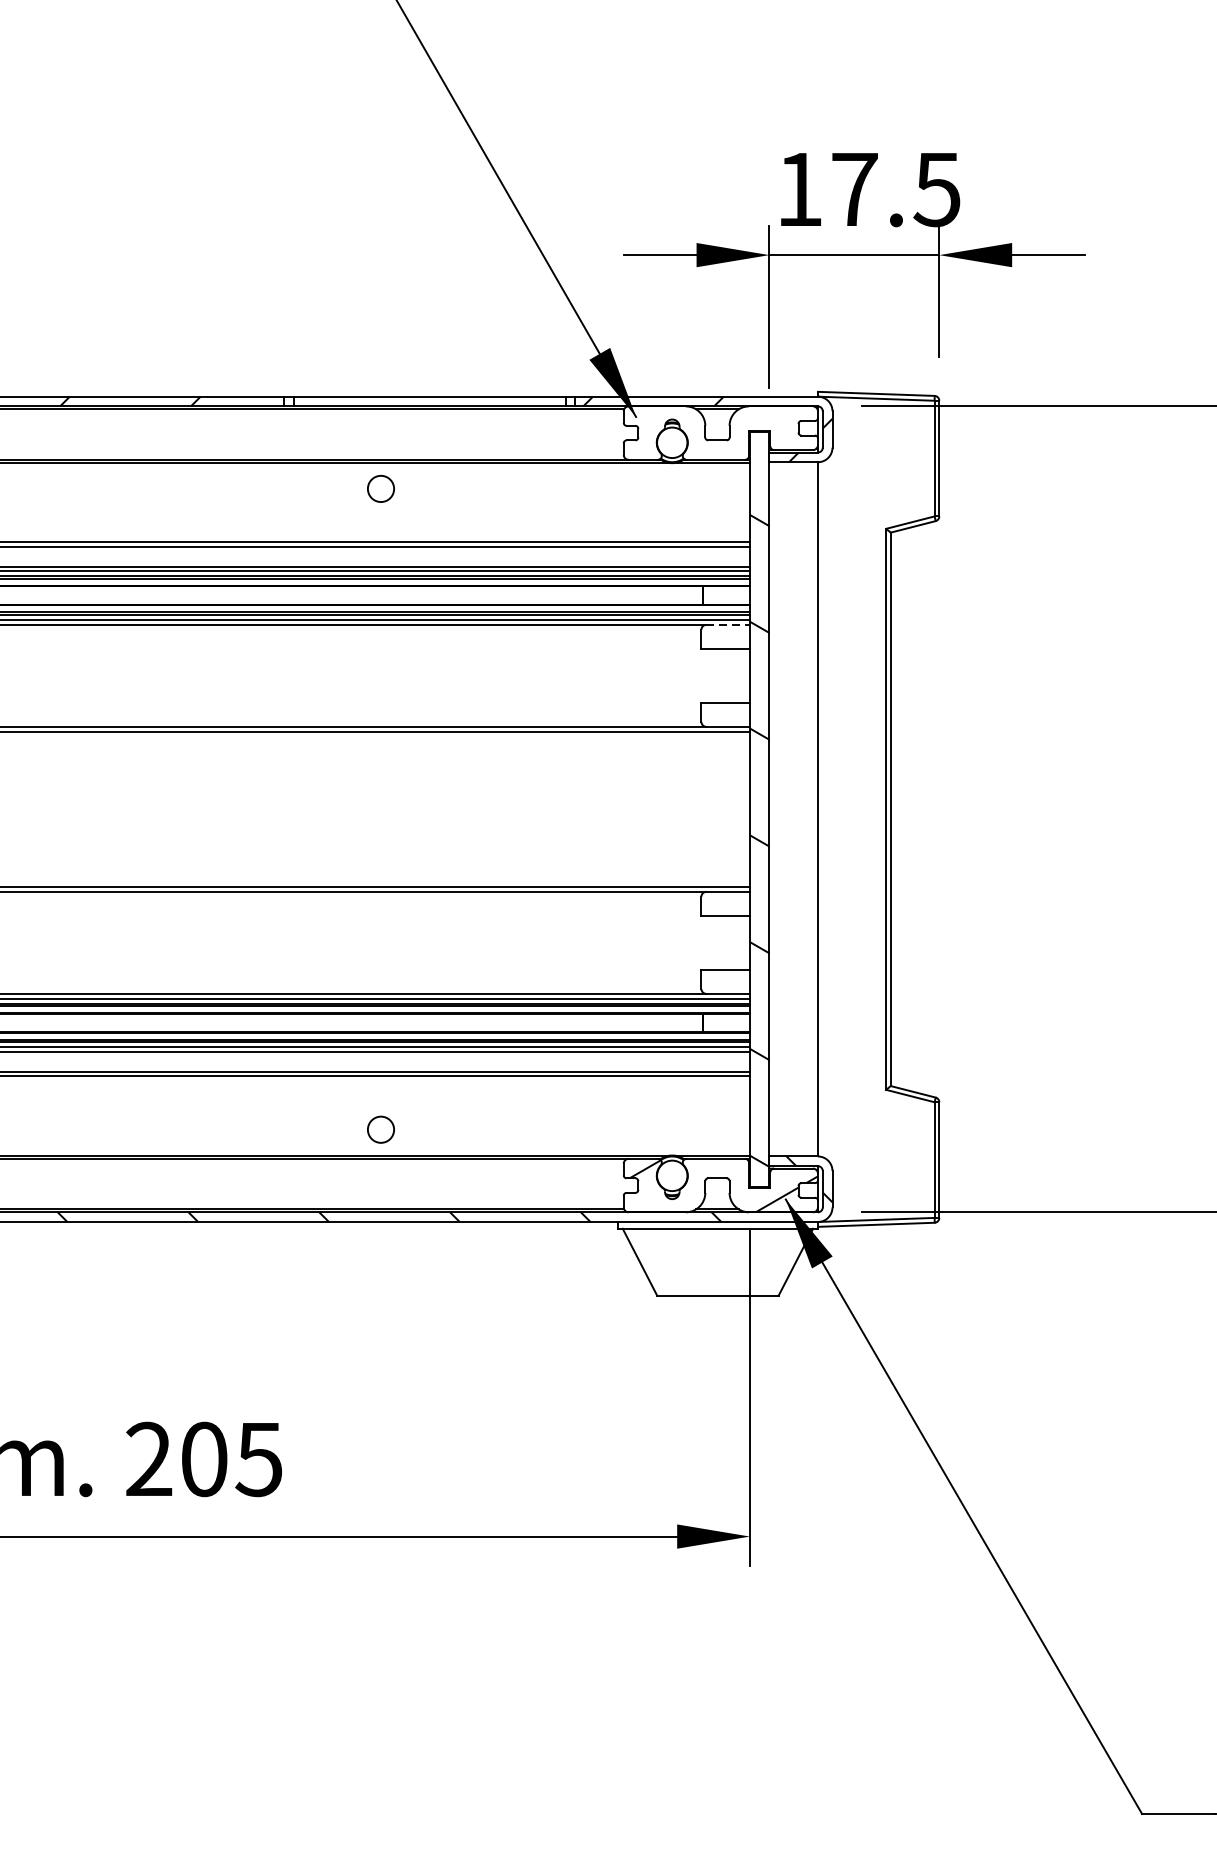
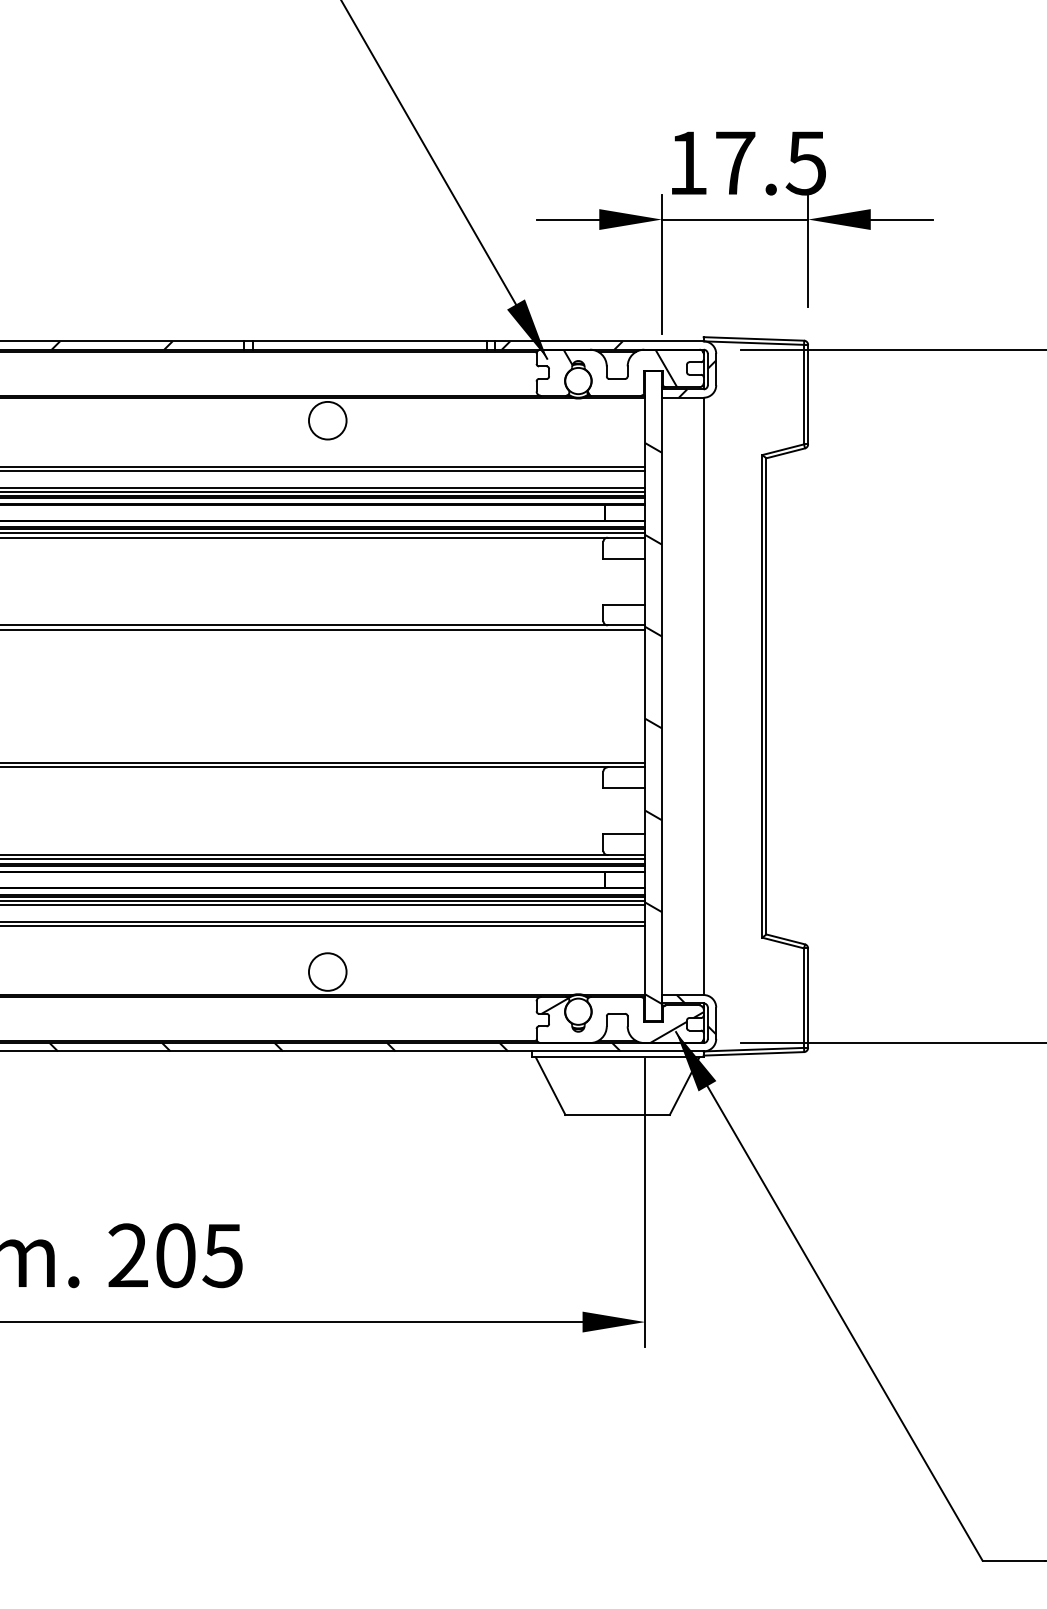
hatch: (721, 432) -> (620, 372), added
circle: (380, 488) -> (327, 420), size x1.67
line: (728, 624) -> (626, 537), dashed -> solid
circle: (380, 1129) -> (327, 971), size x1.67

